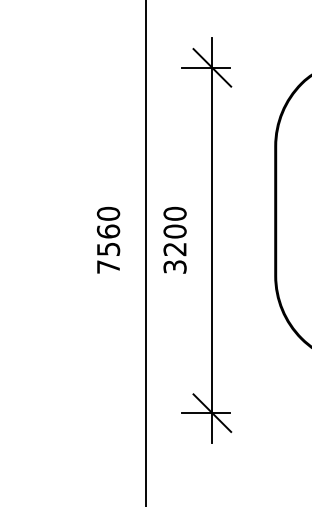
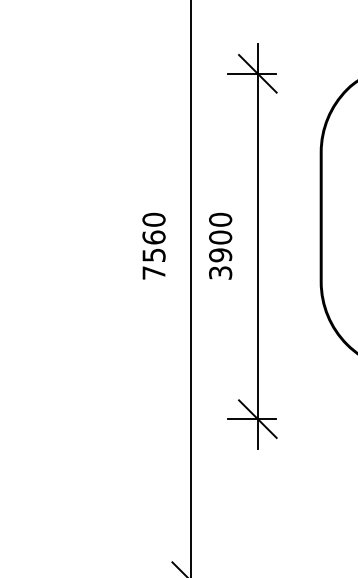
text: (174, 249) -> (220, 255), 3200 -> 3900

